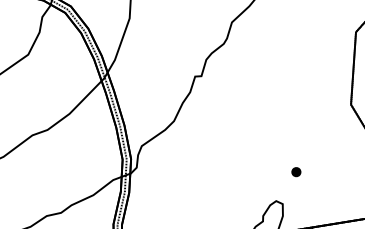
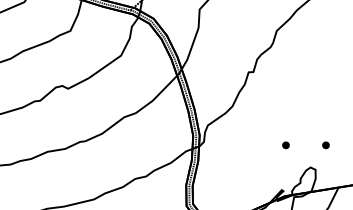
part: (243, 172) -> (285, 145), added

